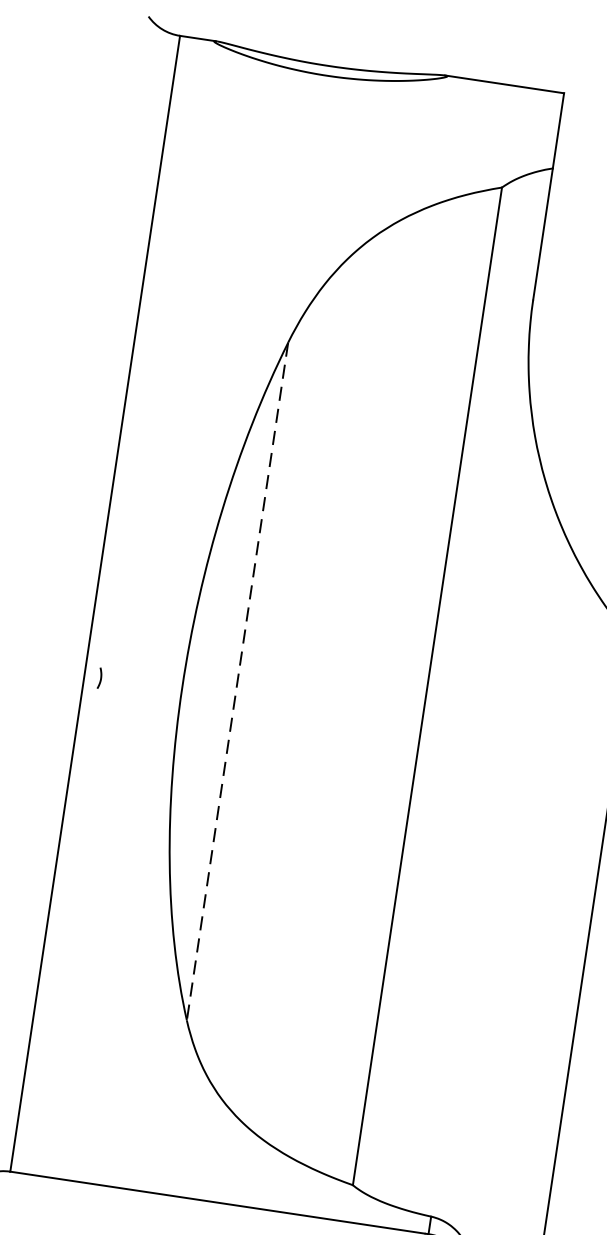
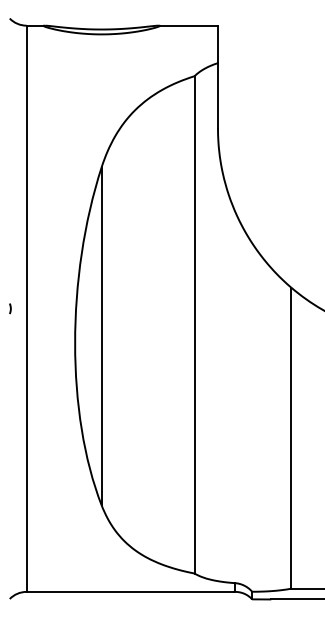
curve: (100, 677) -> (10, 308), moved
line: (237, 681) -> (101, 336), dashed -> solid

